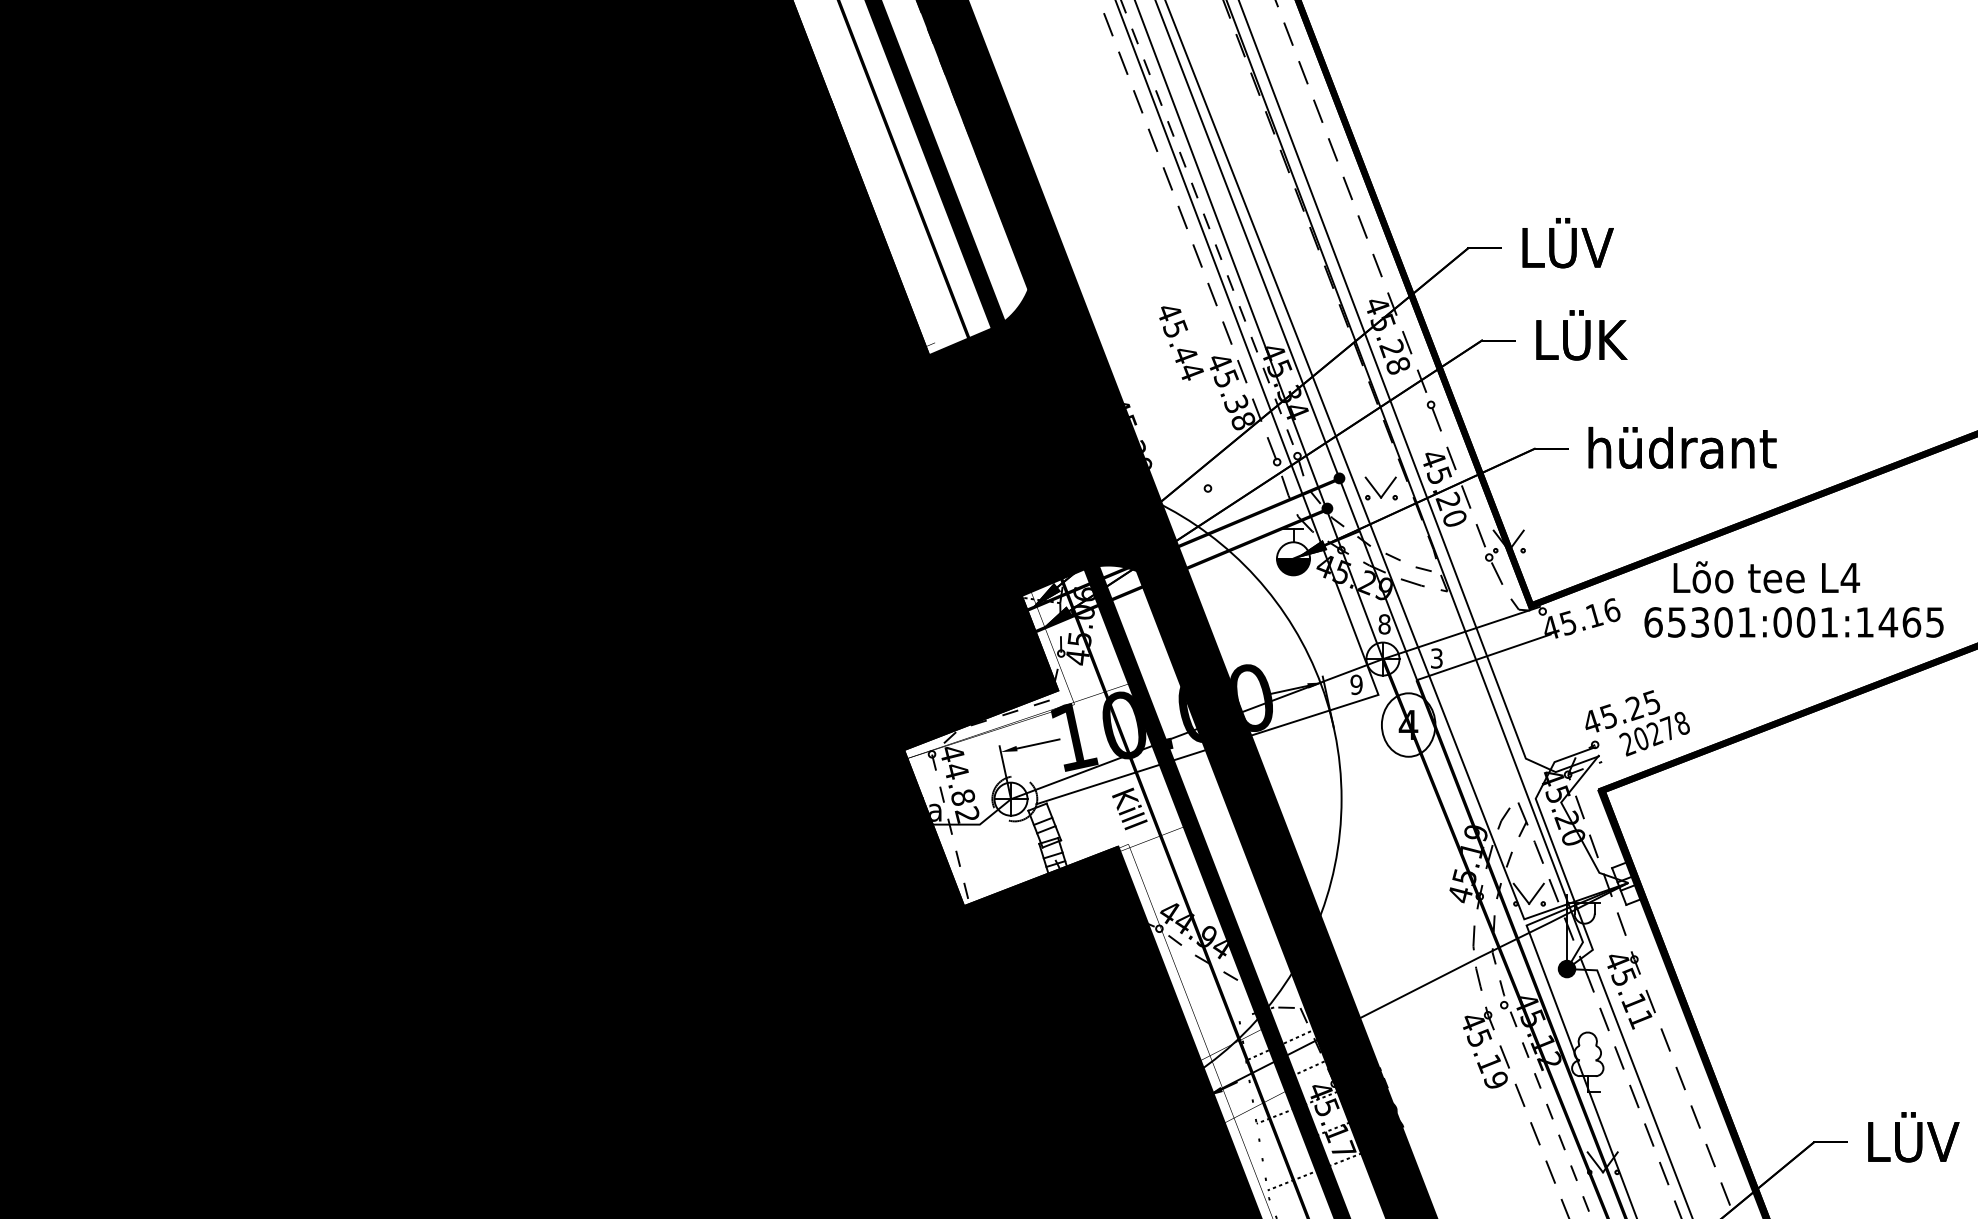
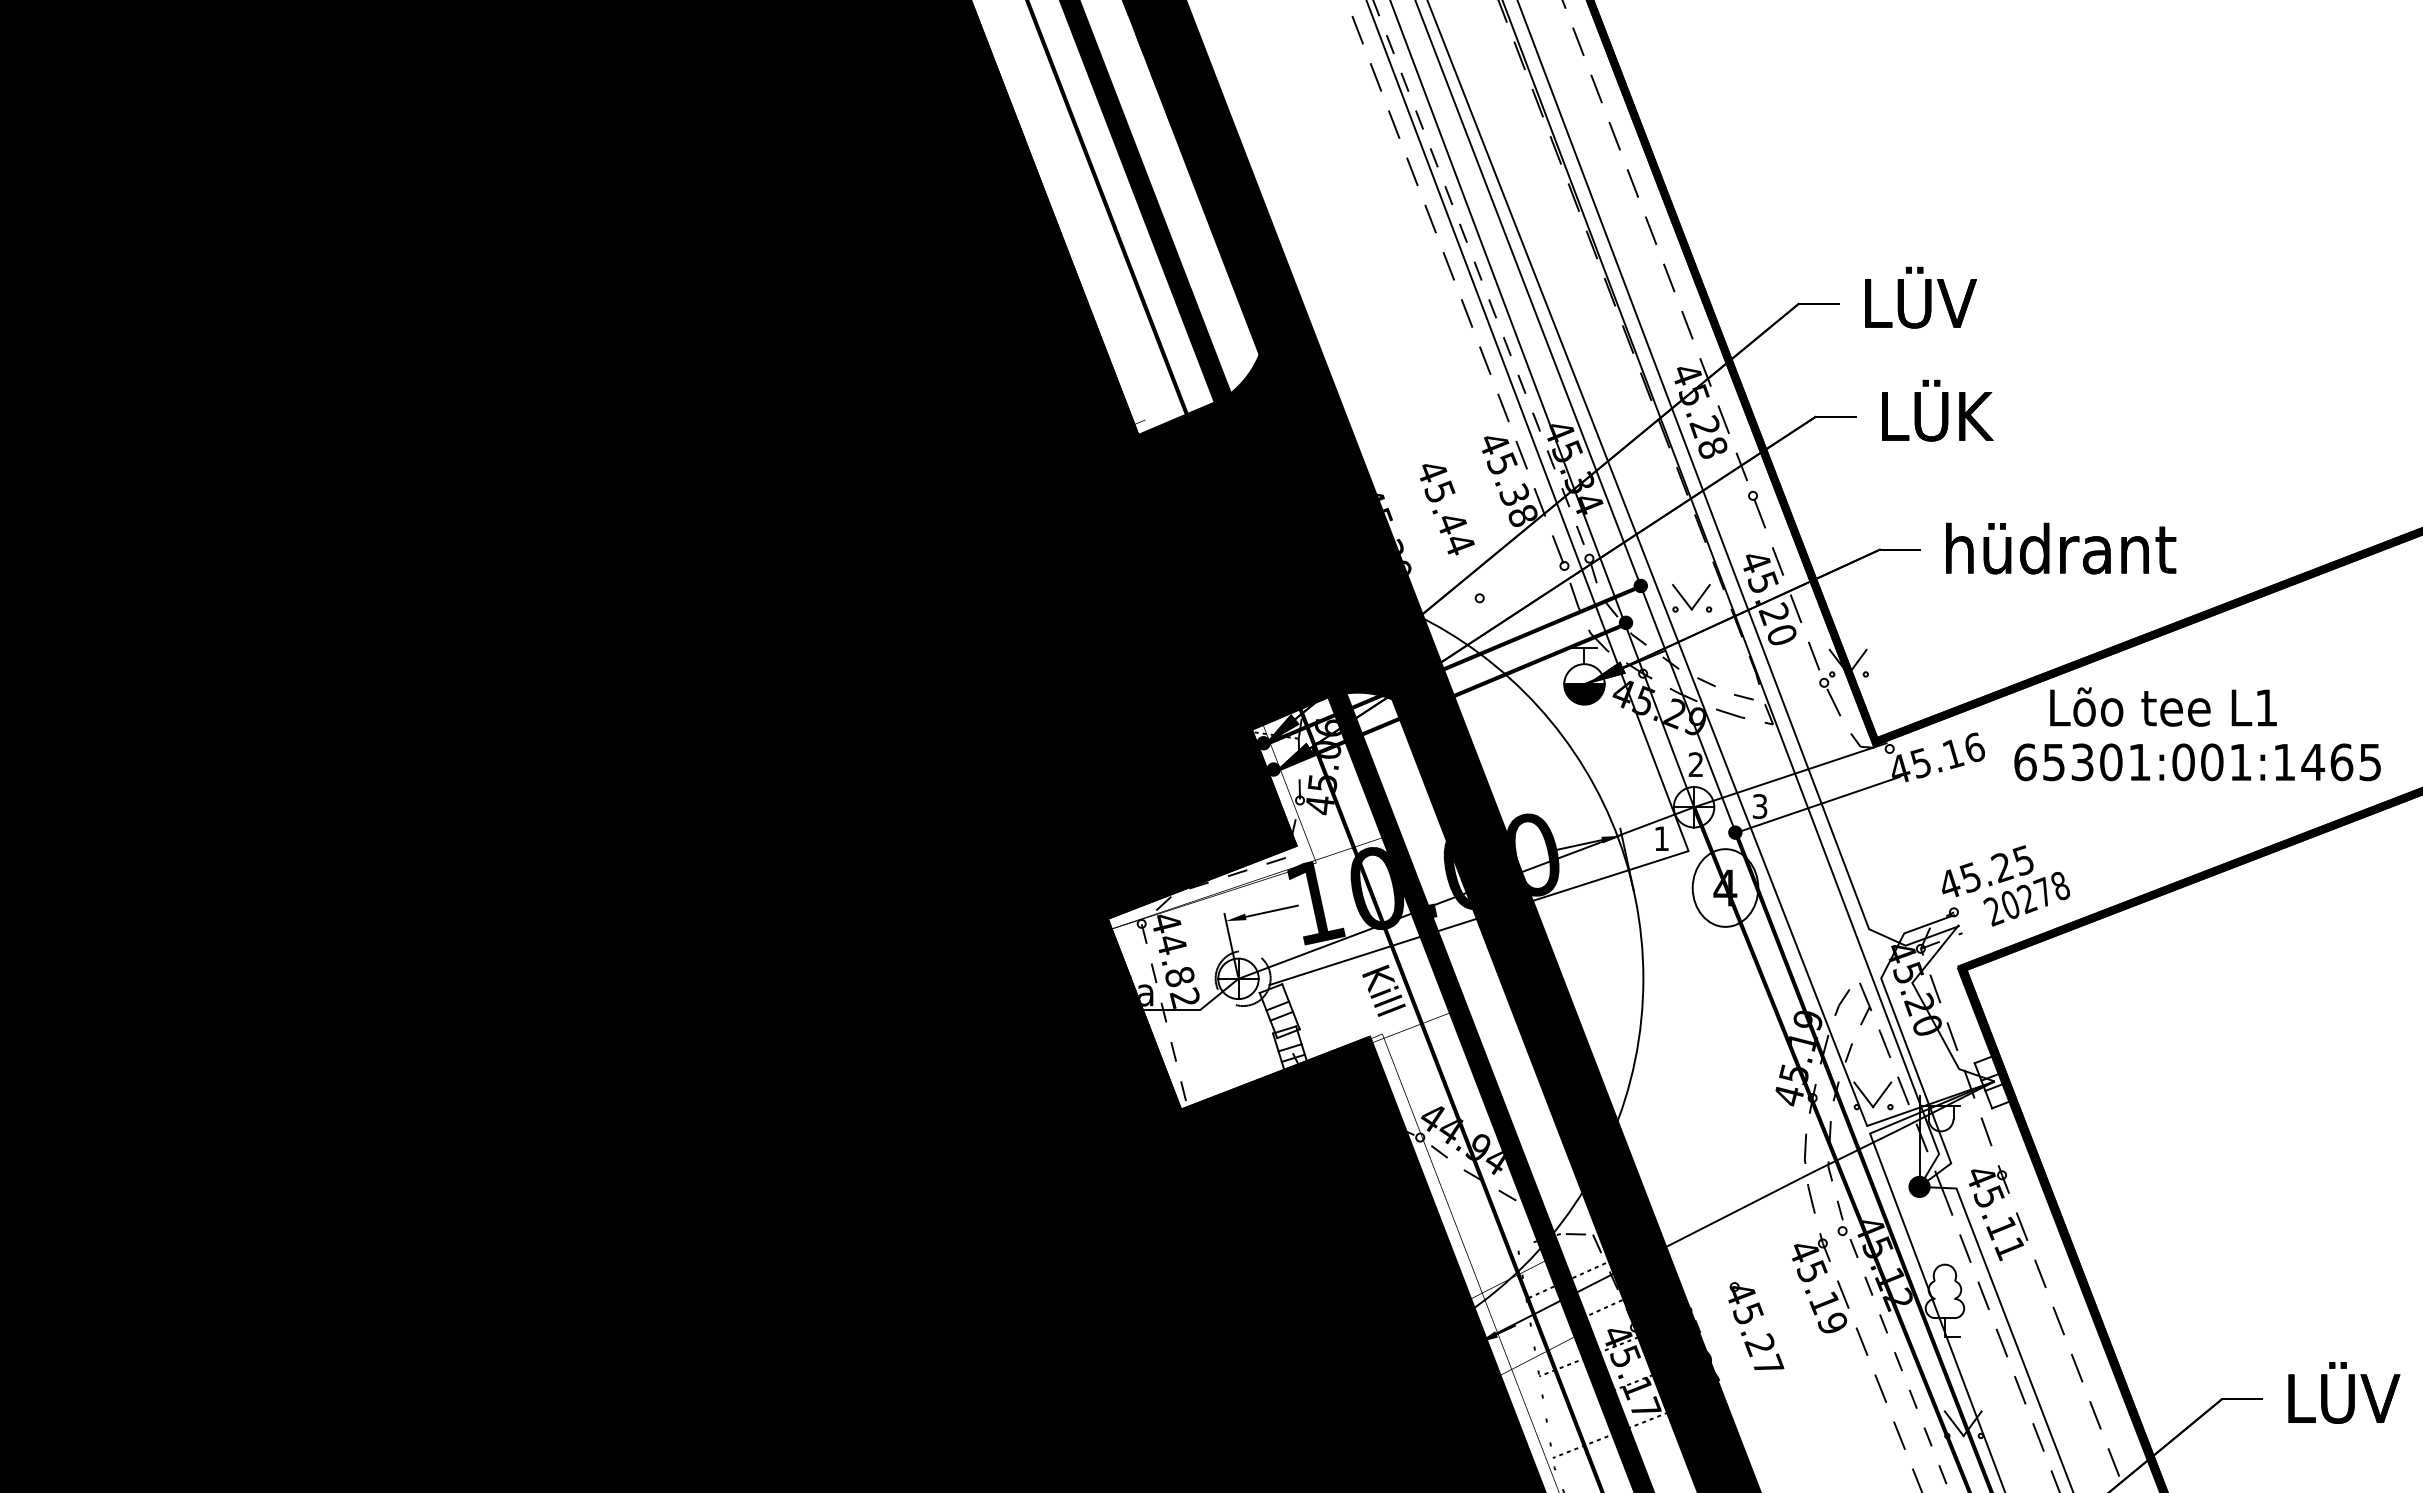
text: (1181, 343) -> (1447, 509), moved
text: (1850, 577) -> (2266, 707), L4 -> L1
fill: (1031, 607) -> (1263, 743), added
text: (1384, 624) -> (1695, 764), 8 -> 2
fill: (1039, 628) -> (1273, 769), added
fill: (1416, 679) -> (1735, 832), added
text: (1356, 684) -> (1661, 838), 9 -> 1
part: (1429, 1078) -> (1751, 1320), added

